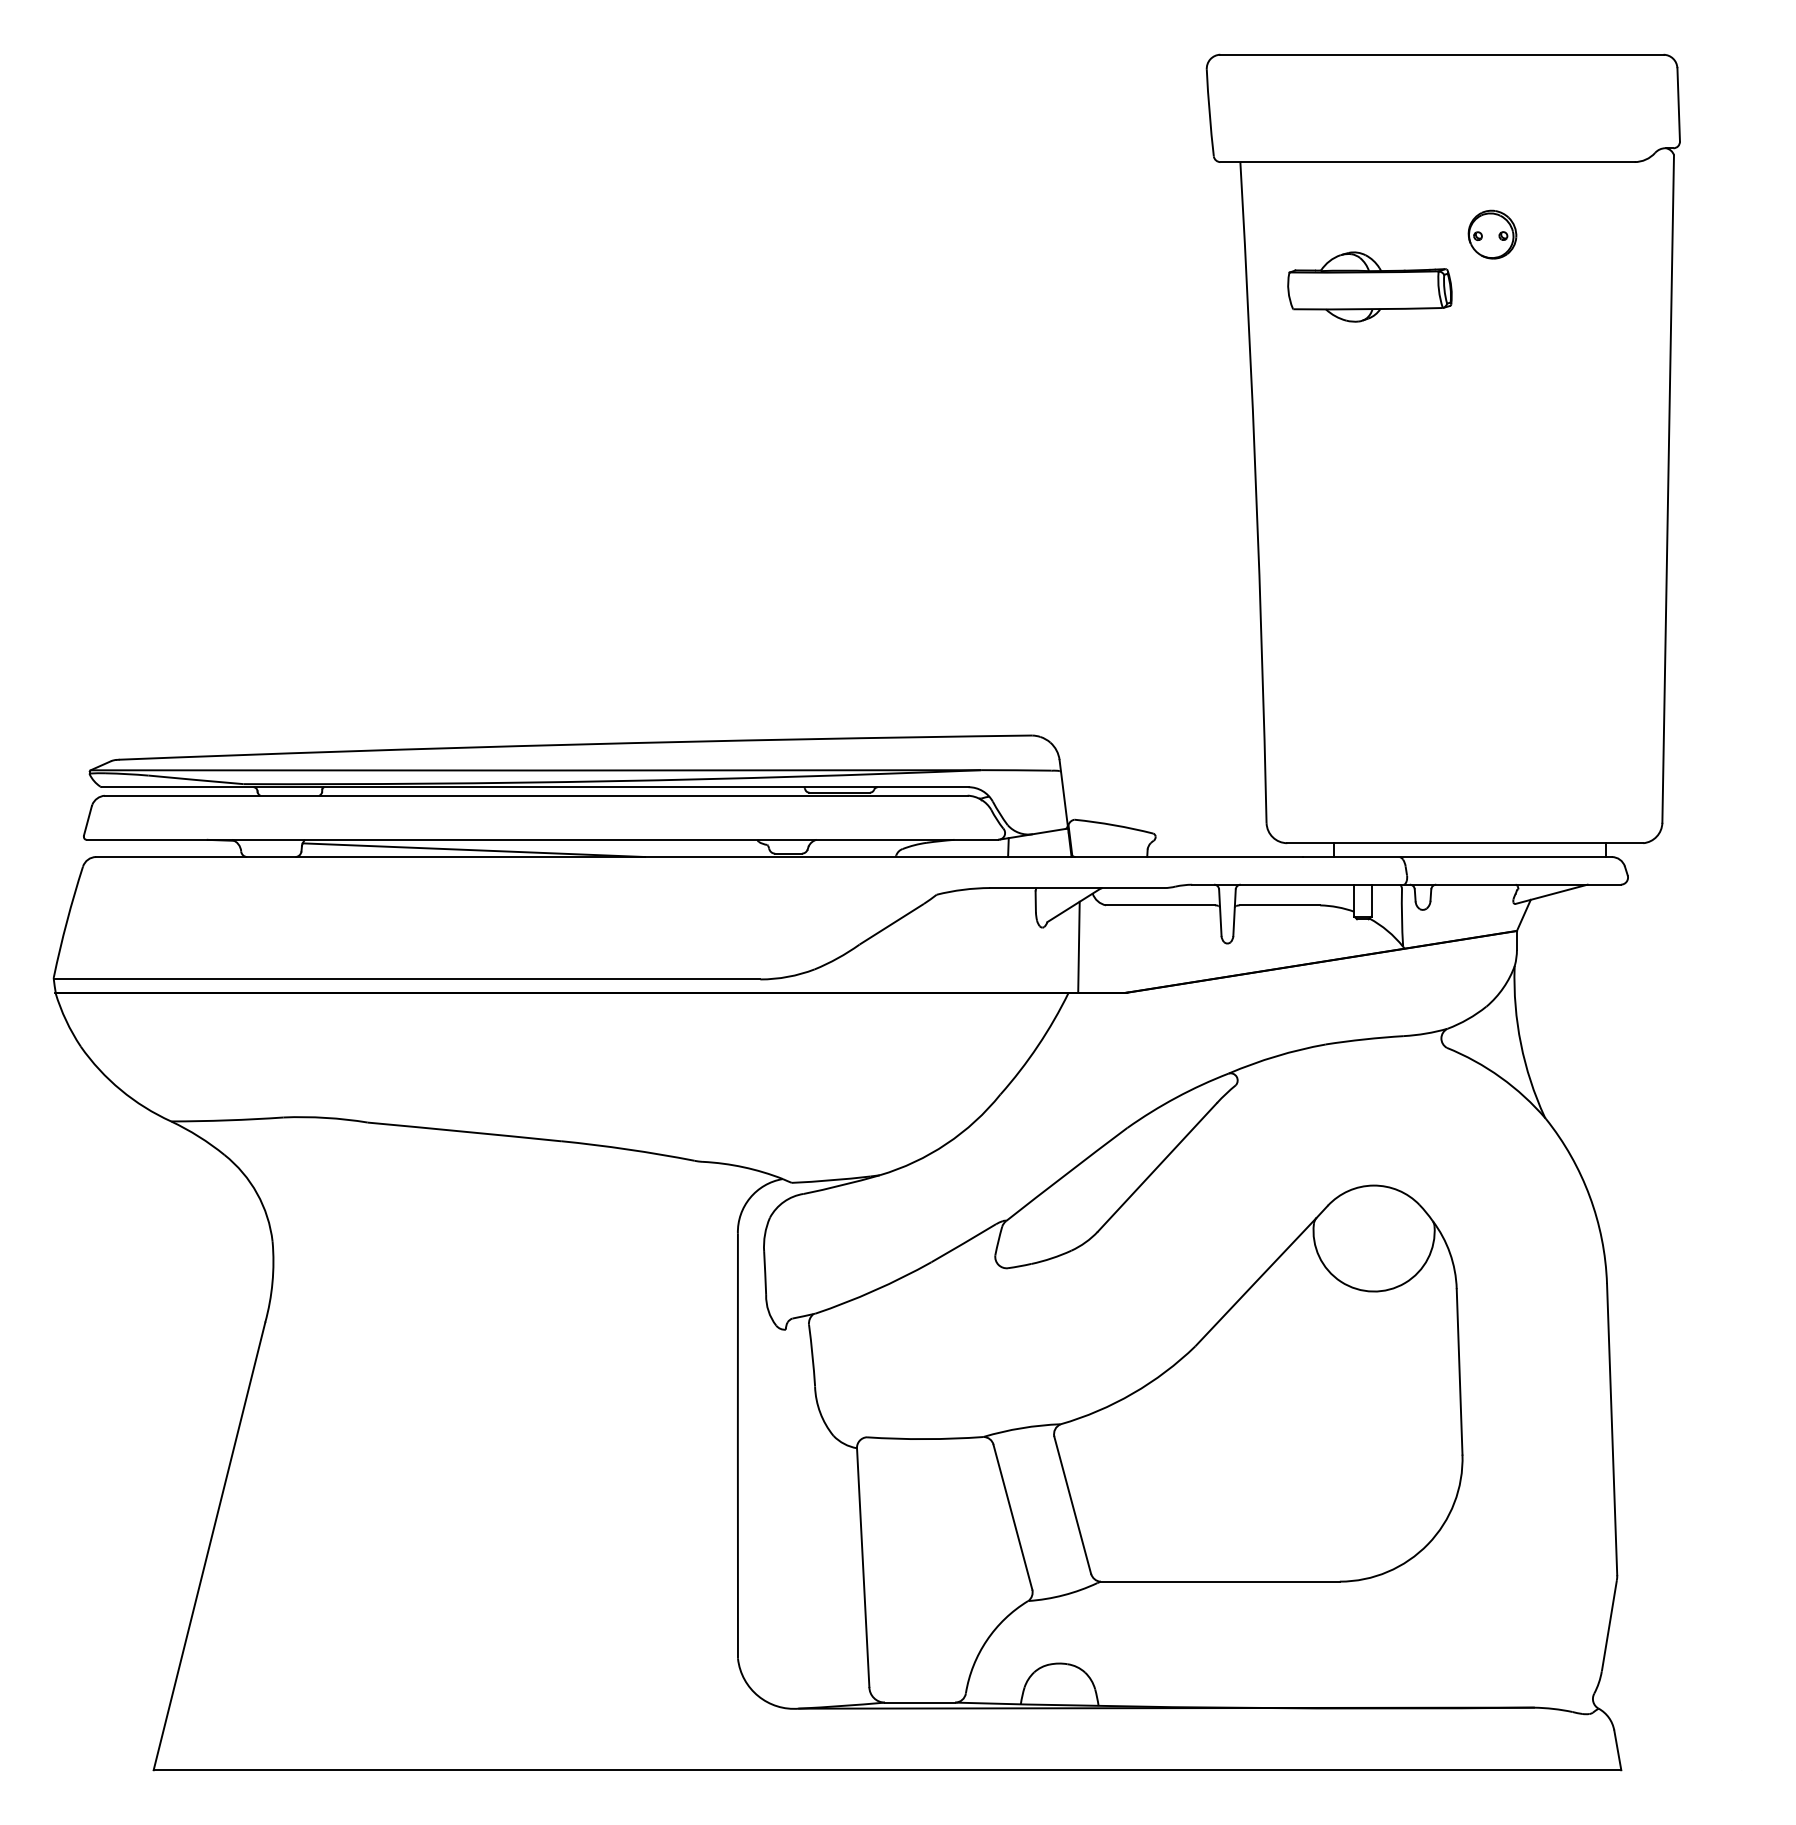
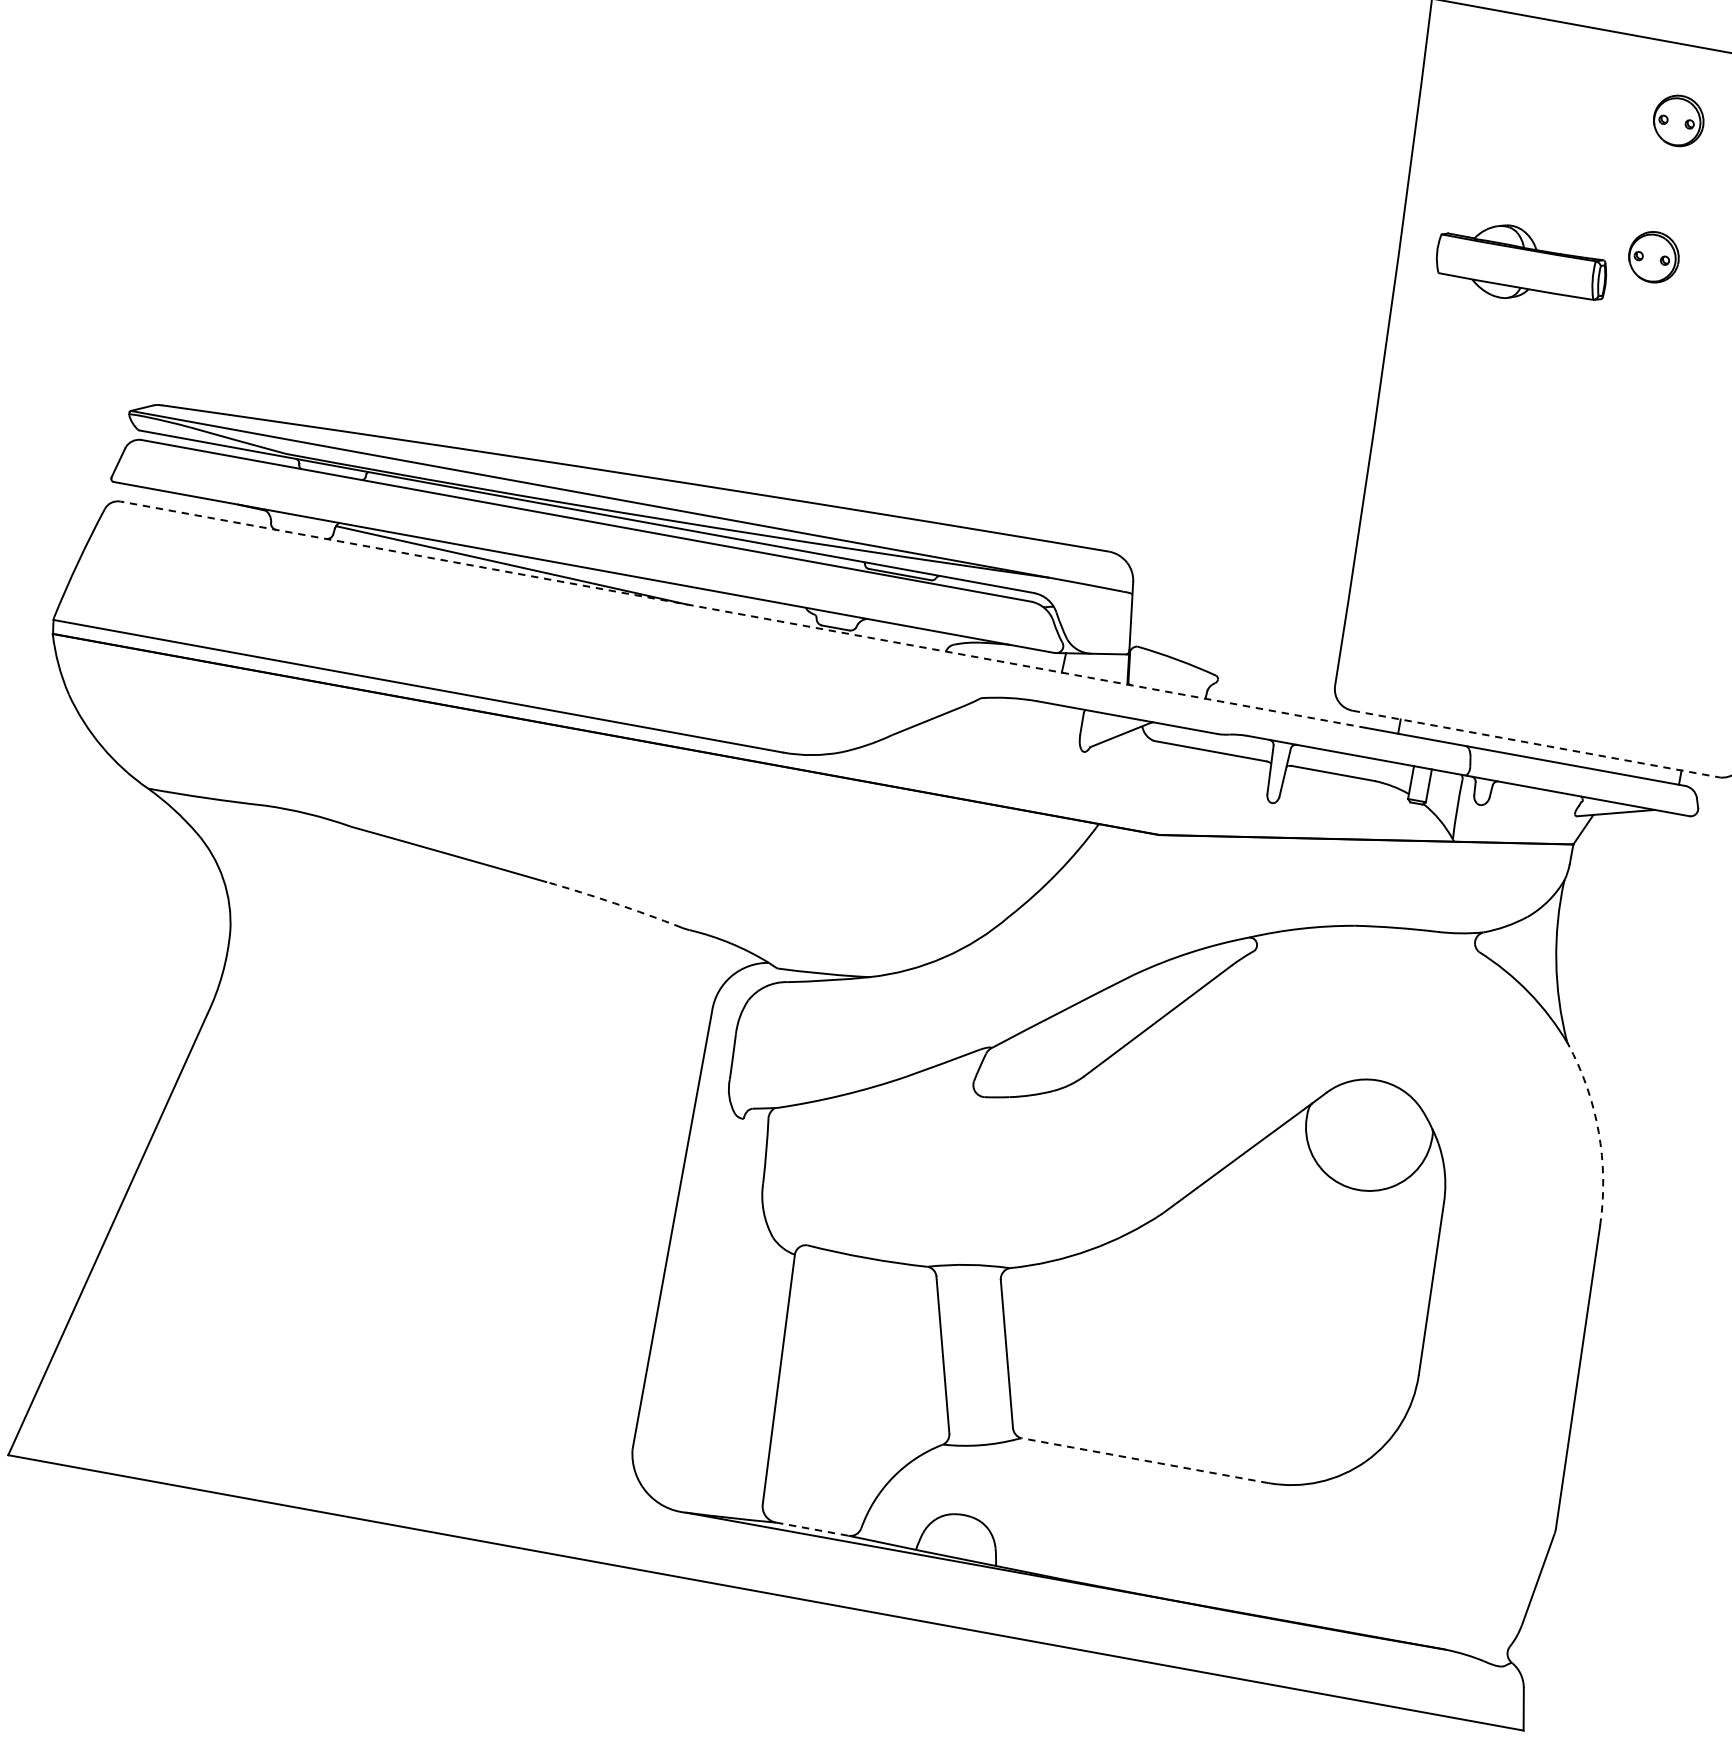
part: (1369, 286) -> (1521, 263), moved
part: (1492, 366) -> (1654, 257), added
line: (1465, 843) -> (1536, 744), solid -> dashed
line: (699, 857) -> (743, 615), solid -> dashed
line: (1078, 946) -> (1117, 778), removed
arc: (628, 1149) -> (615, 903), solid -> dashed
arc: (1589, 1196) -> (1598, 1132), solid -> dashed
line: (1219, 1581) -> (1144, 1460), solid -> dashed
line: (920, 1702) -> (812, 1529), solid -> dashed

